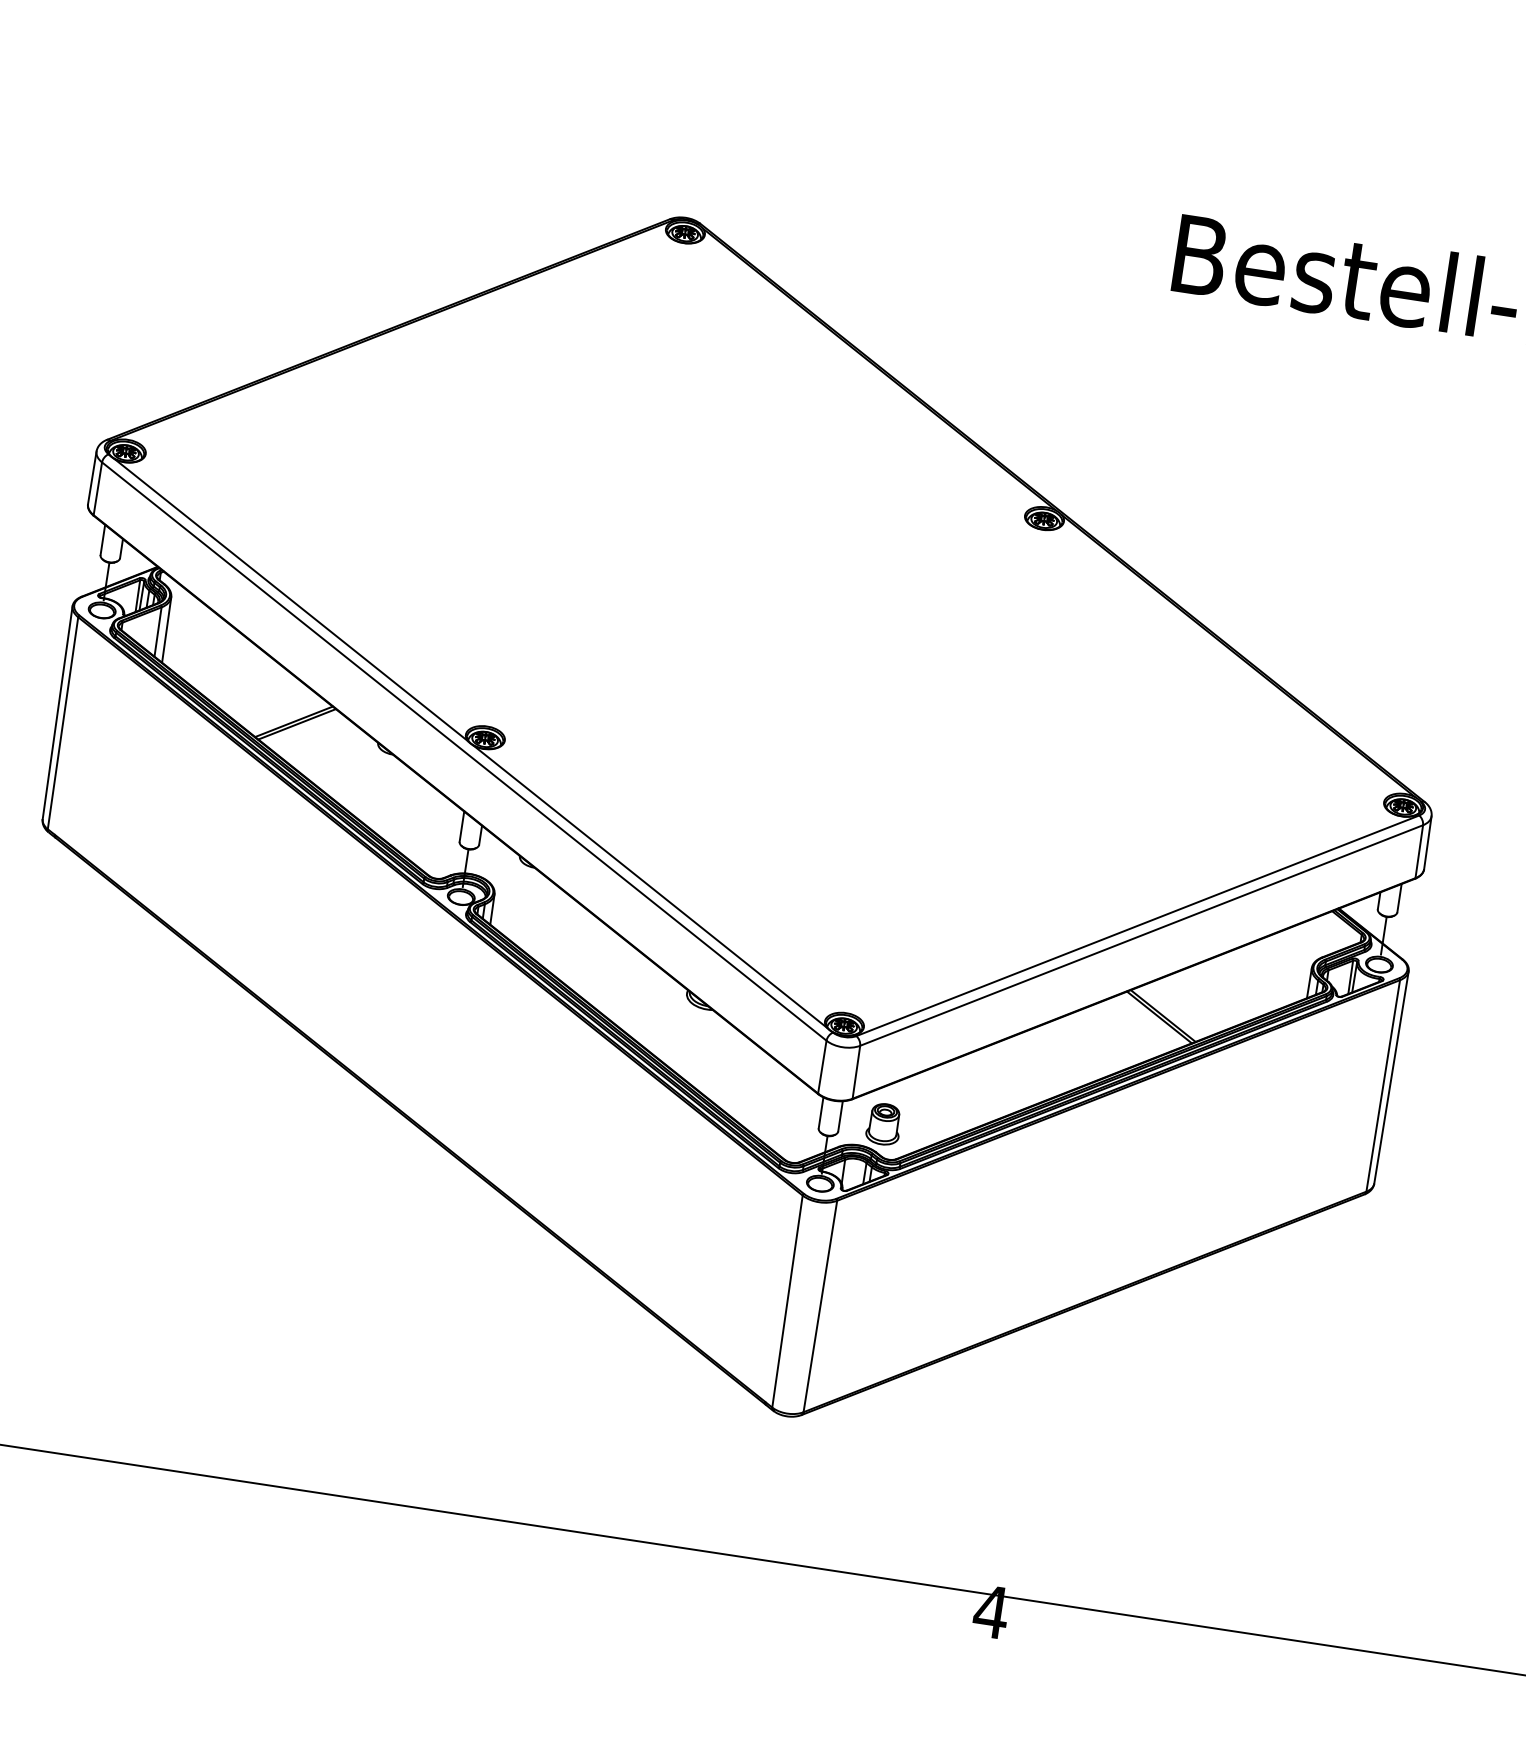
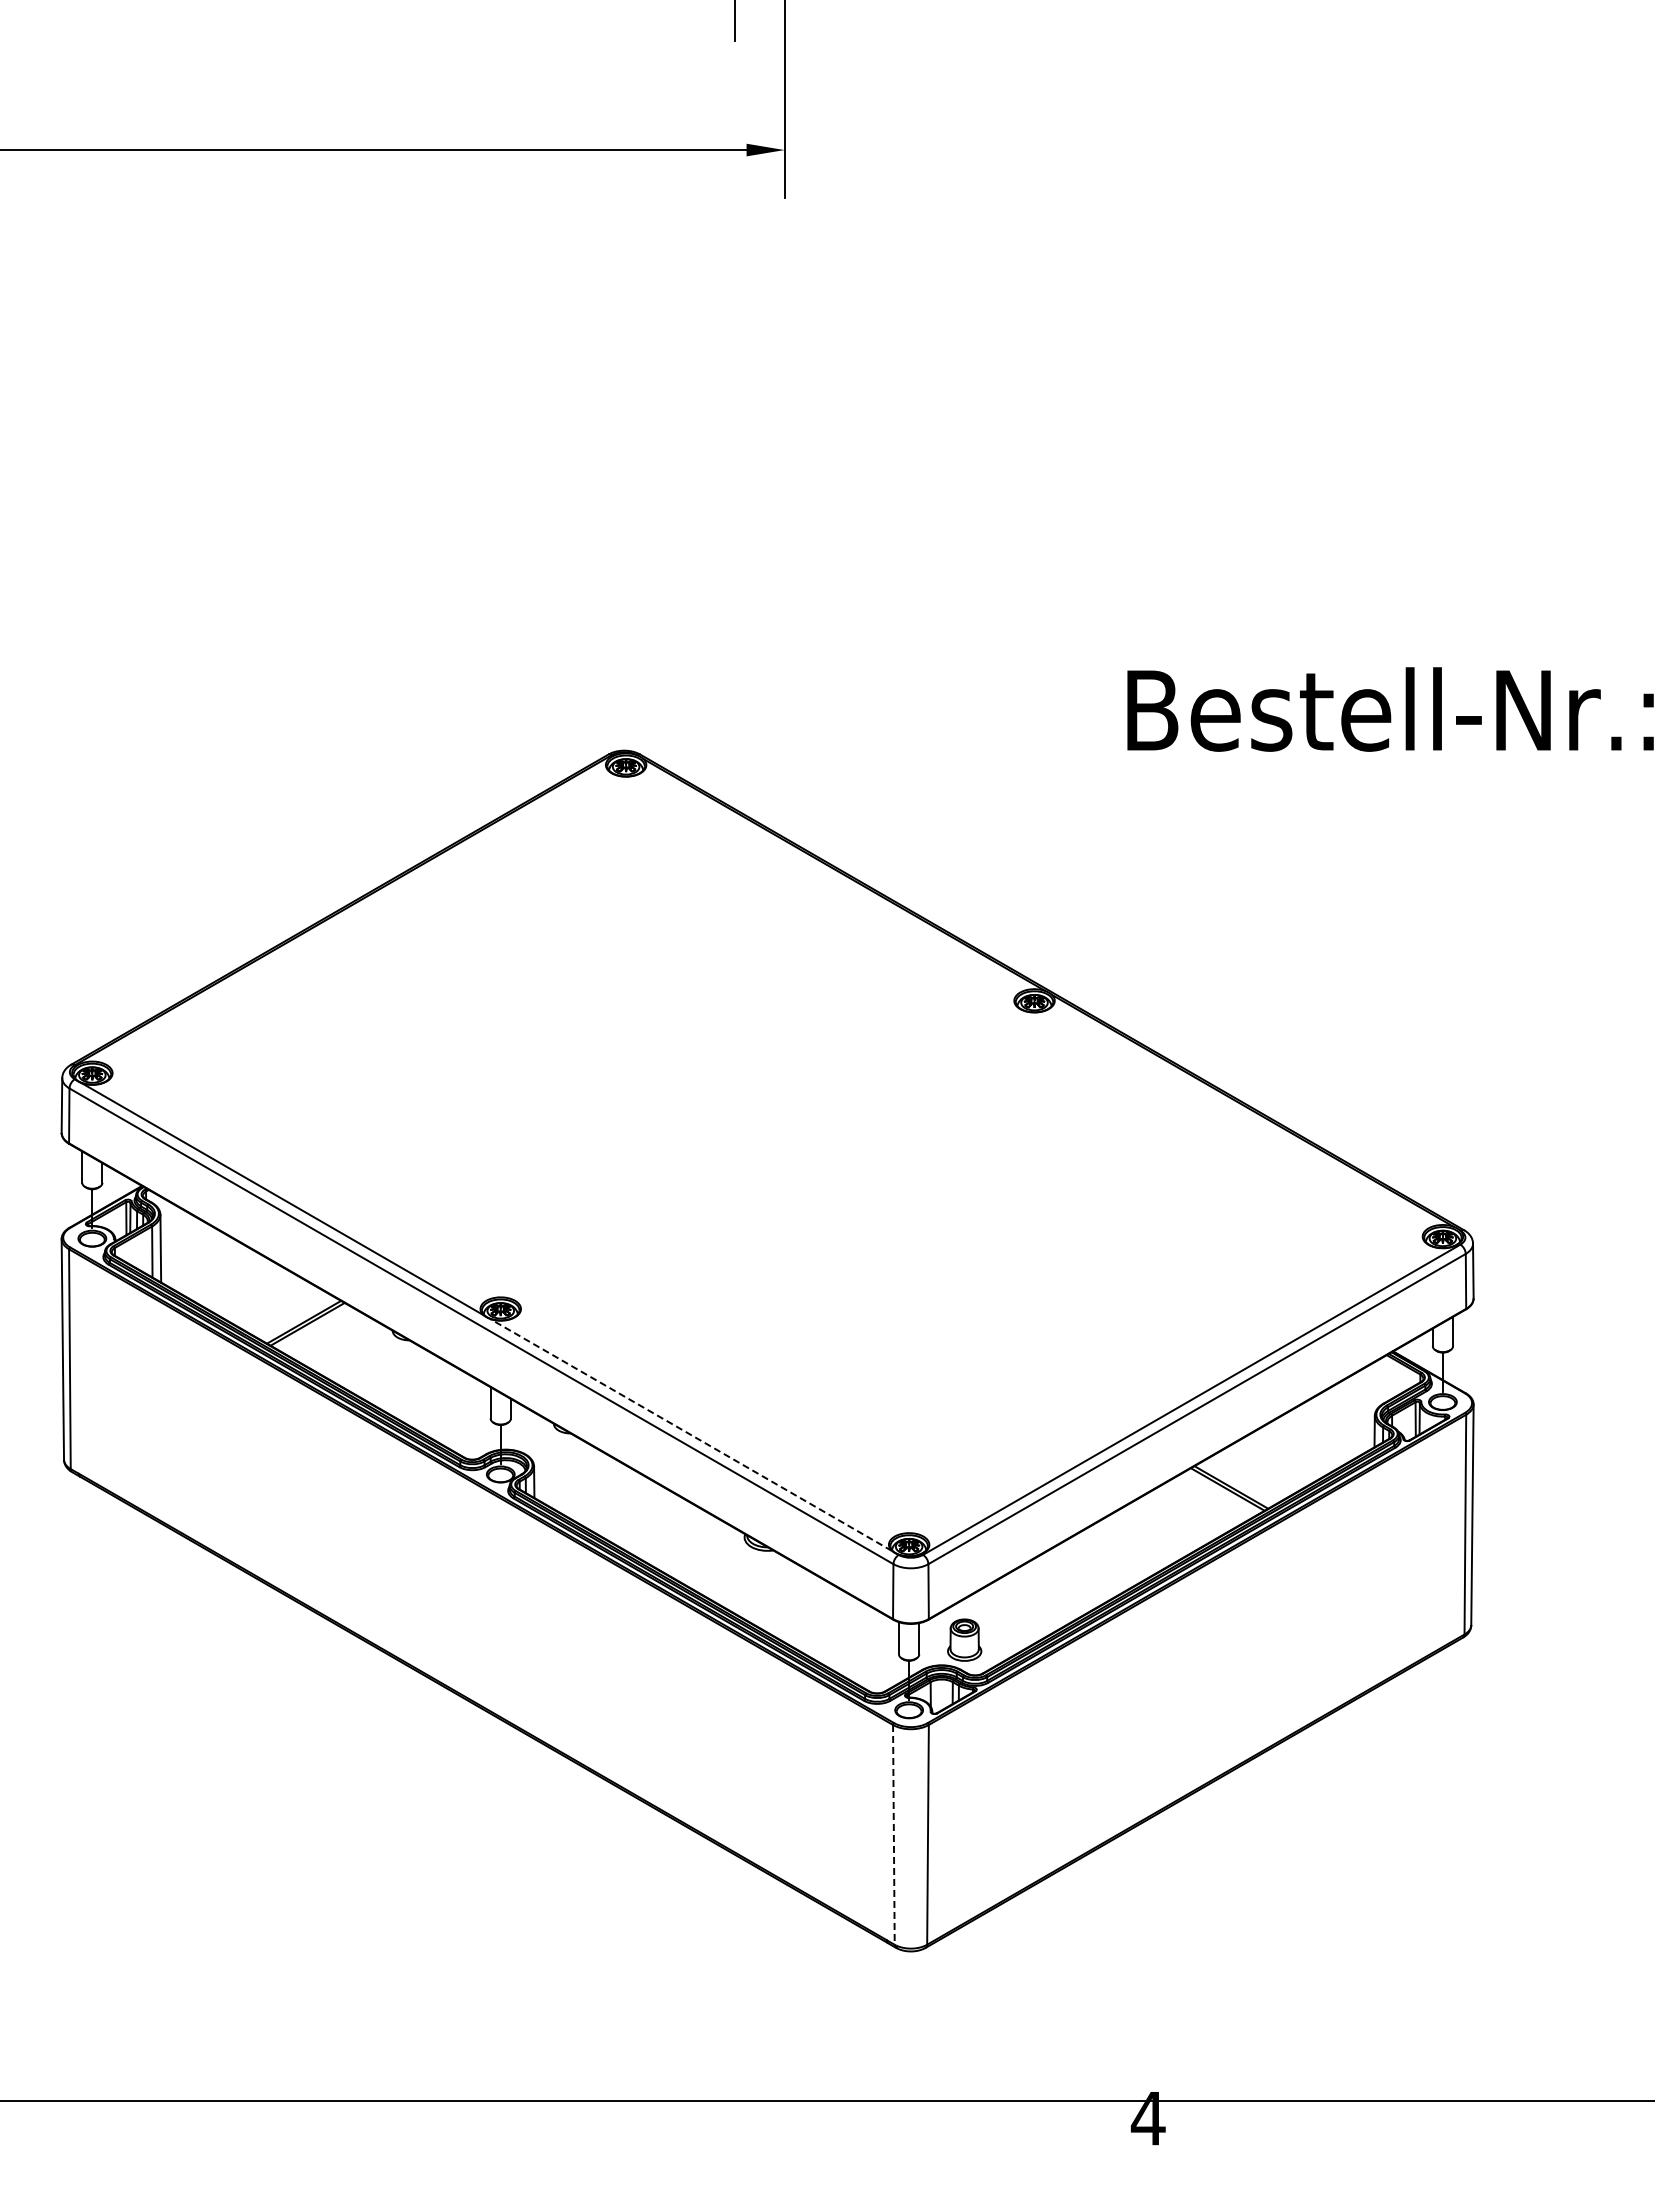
line: (650, 886) -> (691, 1434), solid -> dashed
line: (787, 1301) -> (893, 1834), solid -> dashed

